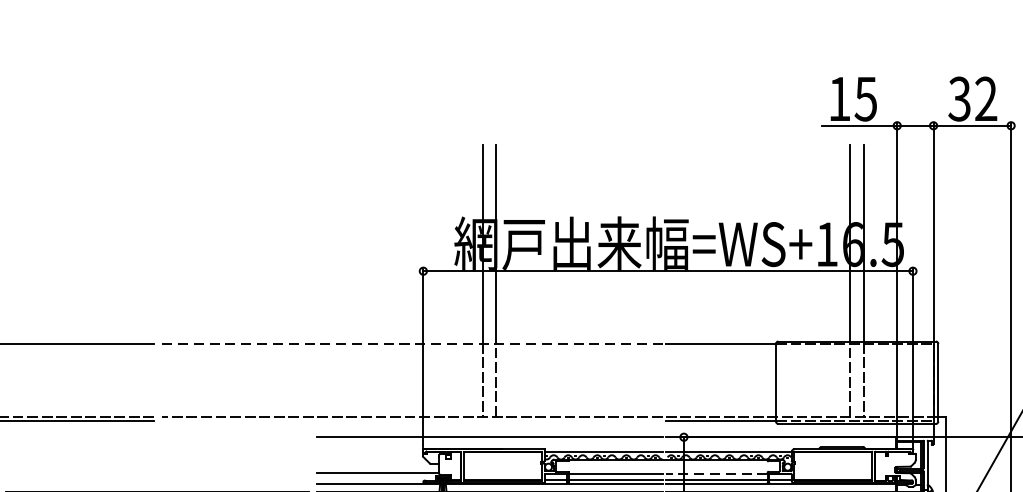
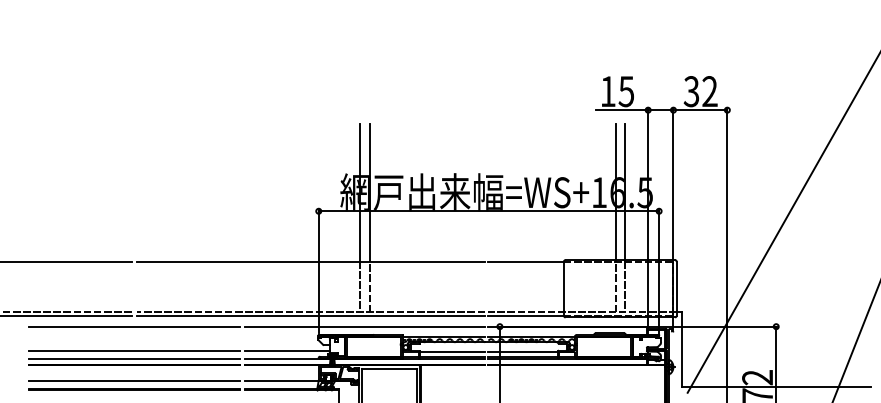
line: (411, 343) -> (310, 261), dashed -> solid
line: (411, 421) -> (310, 315), added
line: (156, 436) -> (133, 326), added
line: (156, 472) -> (133, 351), added
line: (716, 474) -> (522, 352), dashed -> solid
line: (156, 484) -> (133, 359), added

